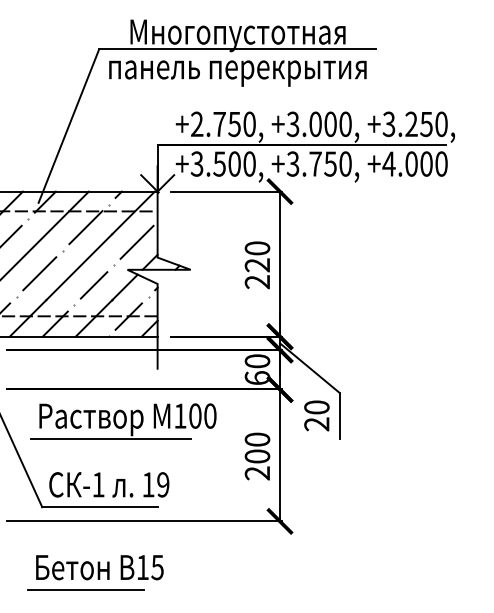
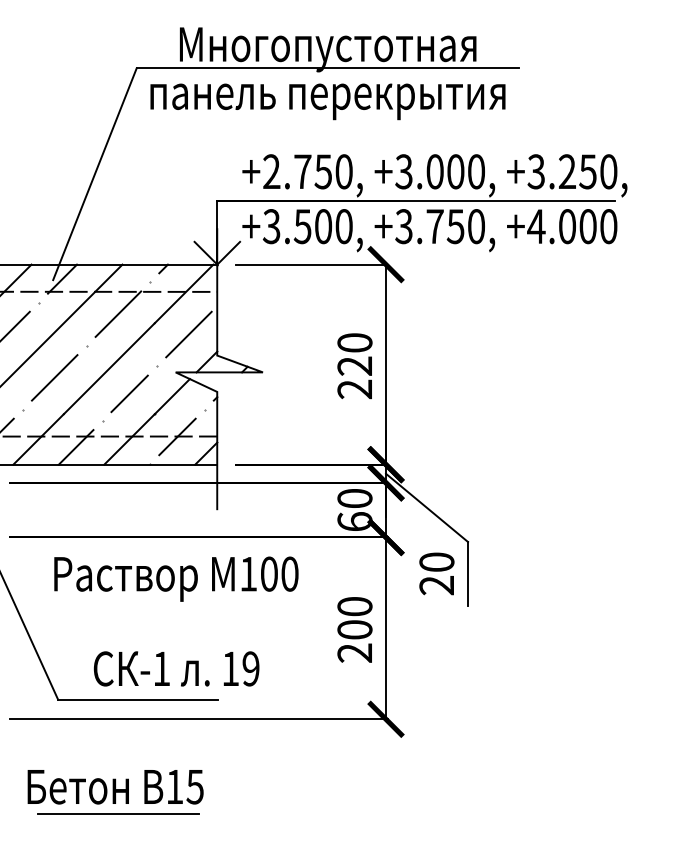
line: (111, 438) -> (153, 605), removed
text: (109, 484) -> (176, 668), moved
text: (99, 567) -> (115, 787), moved

